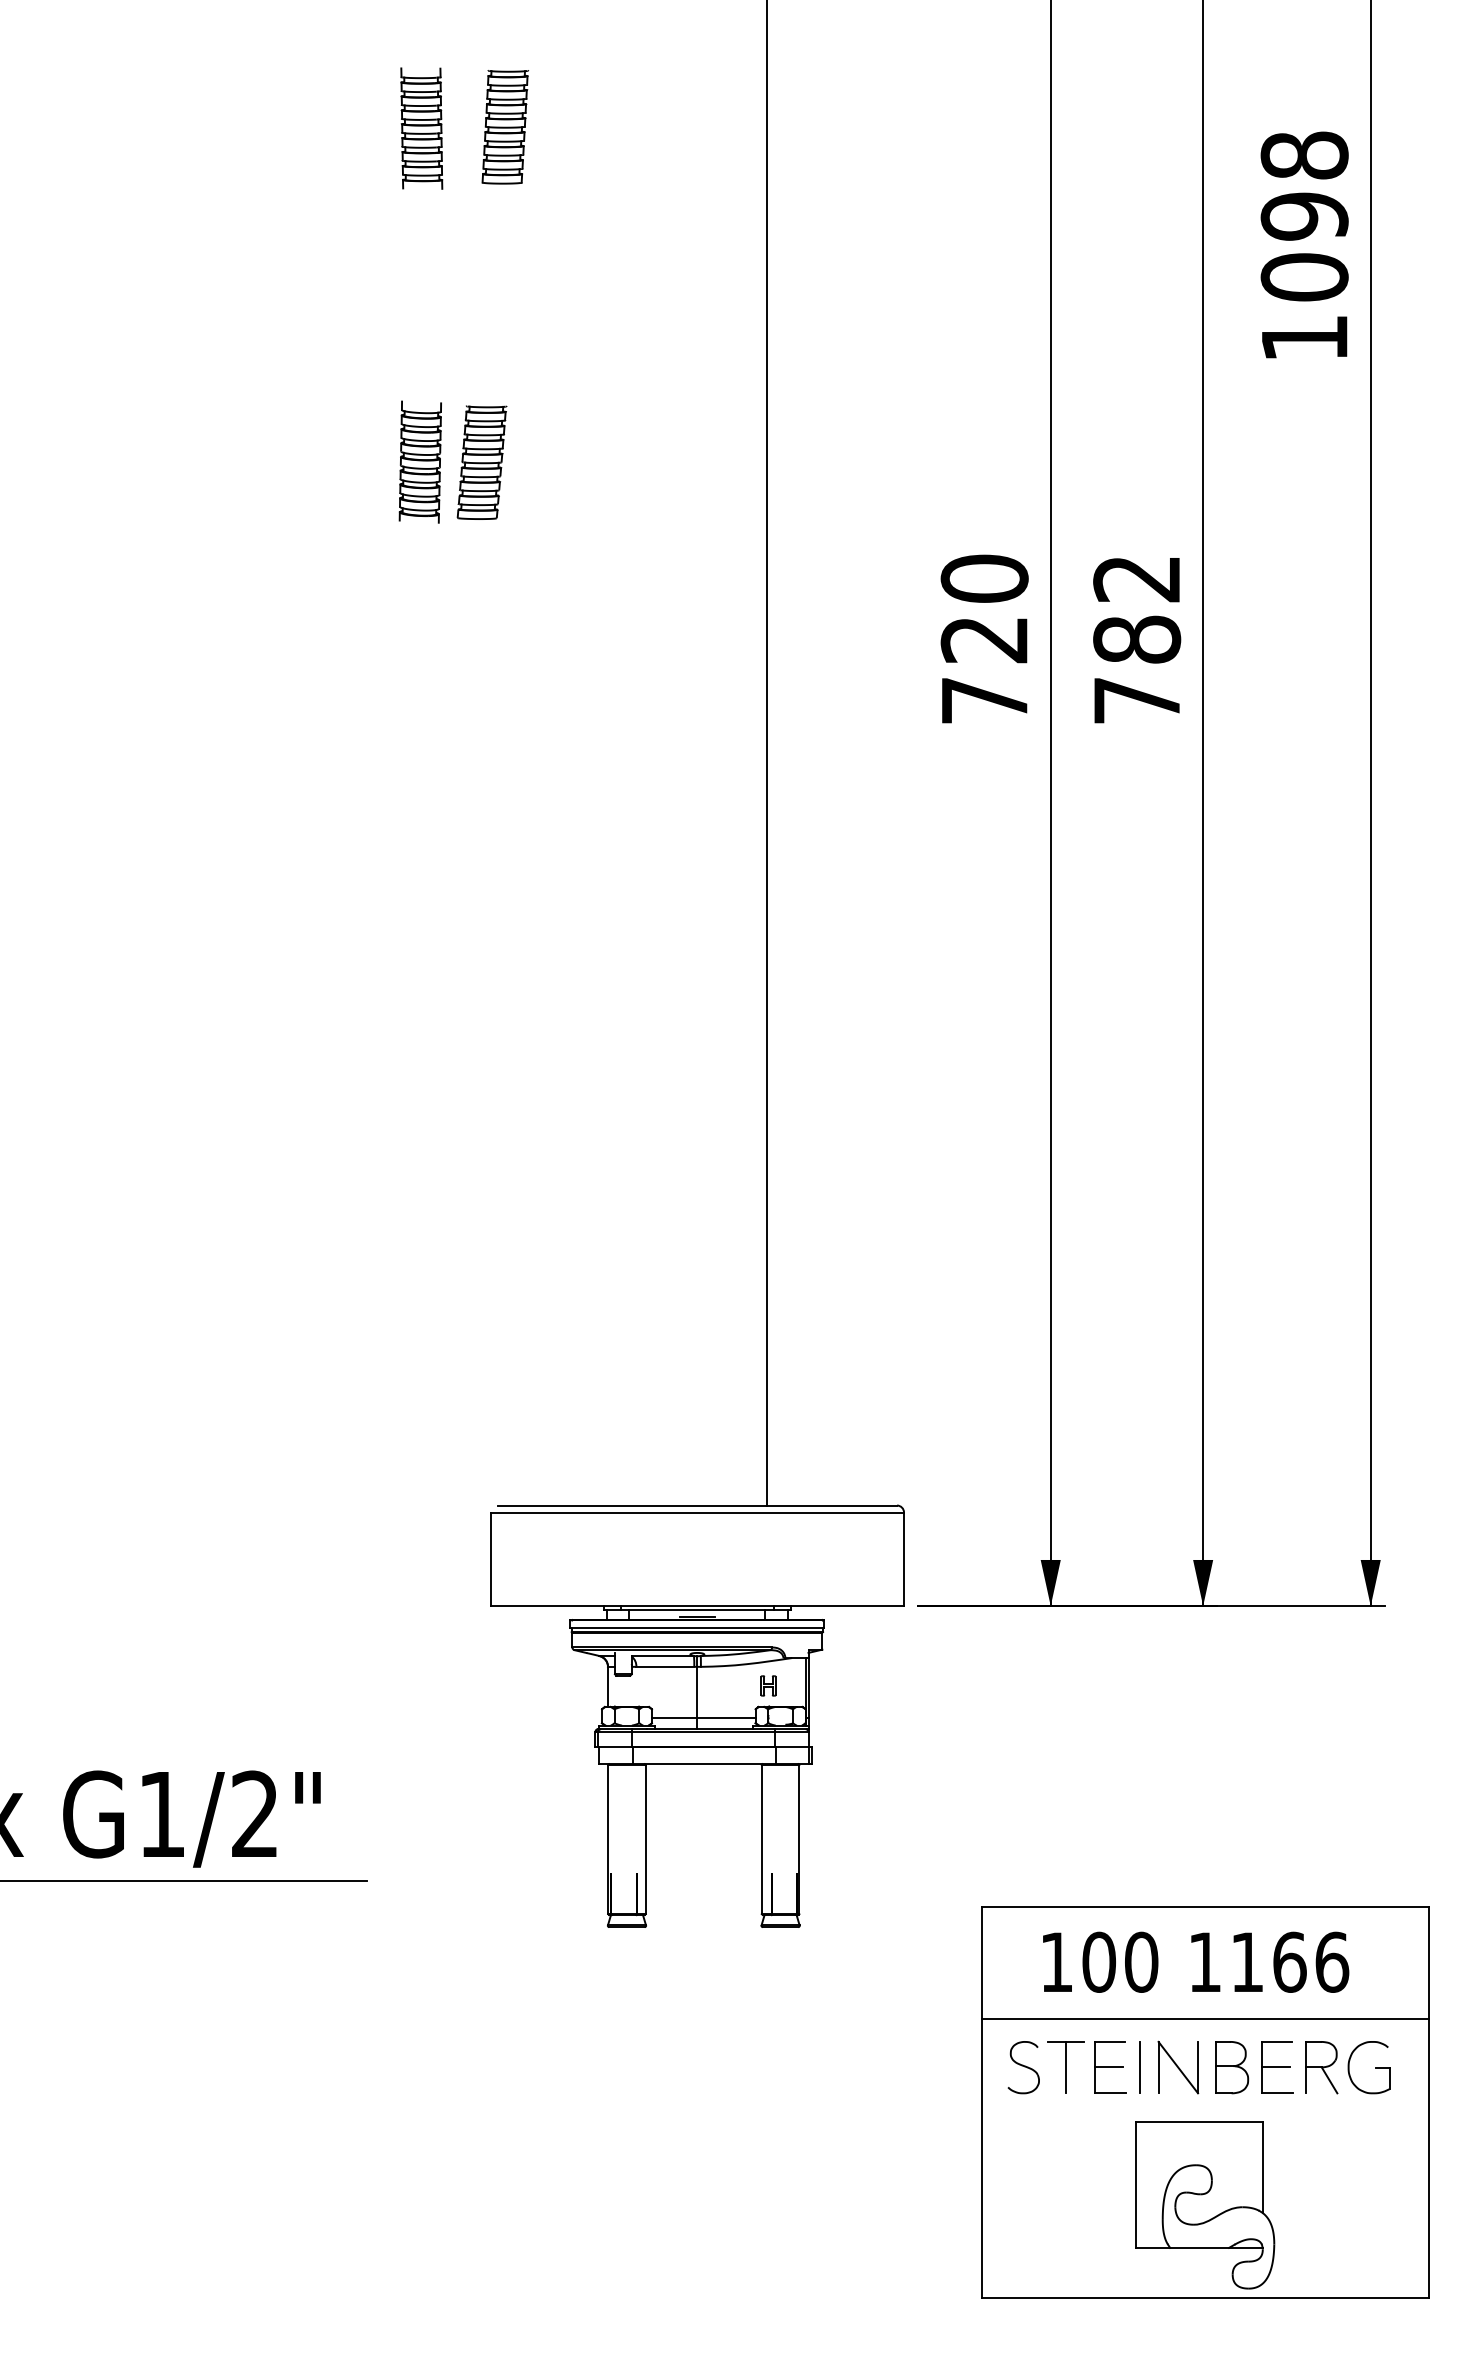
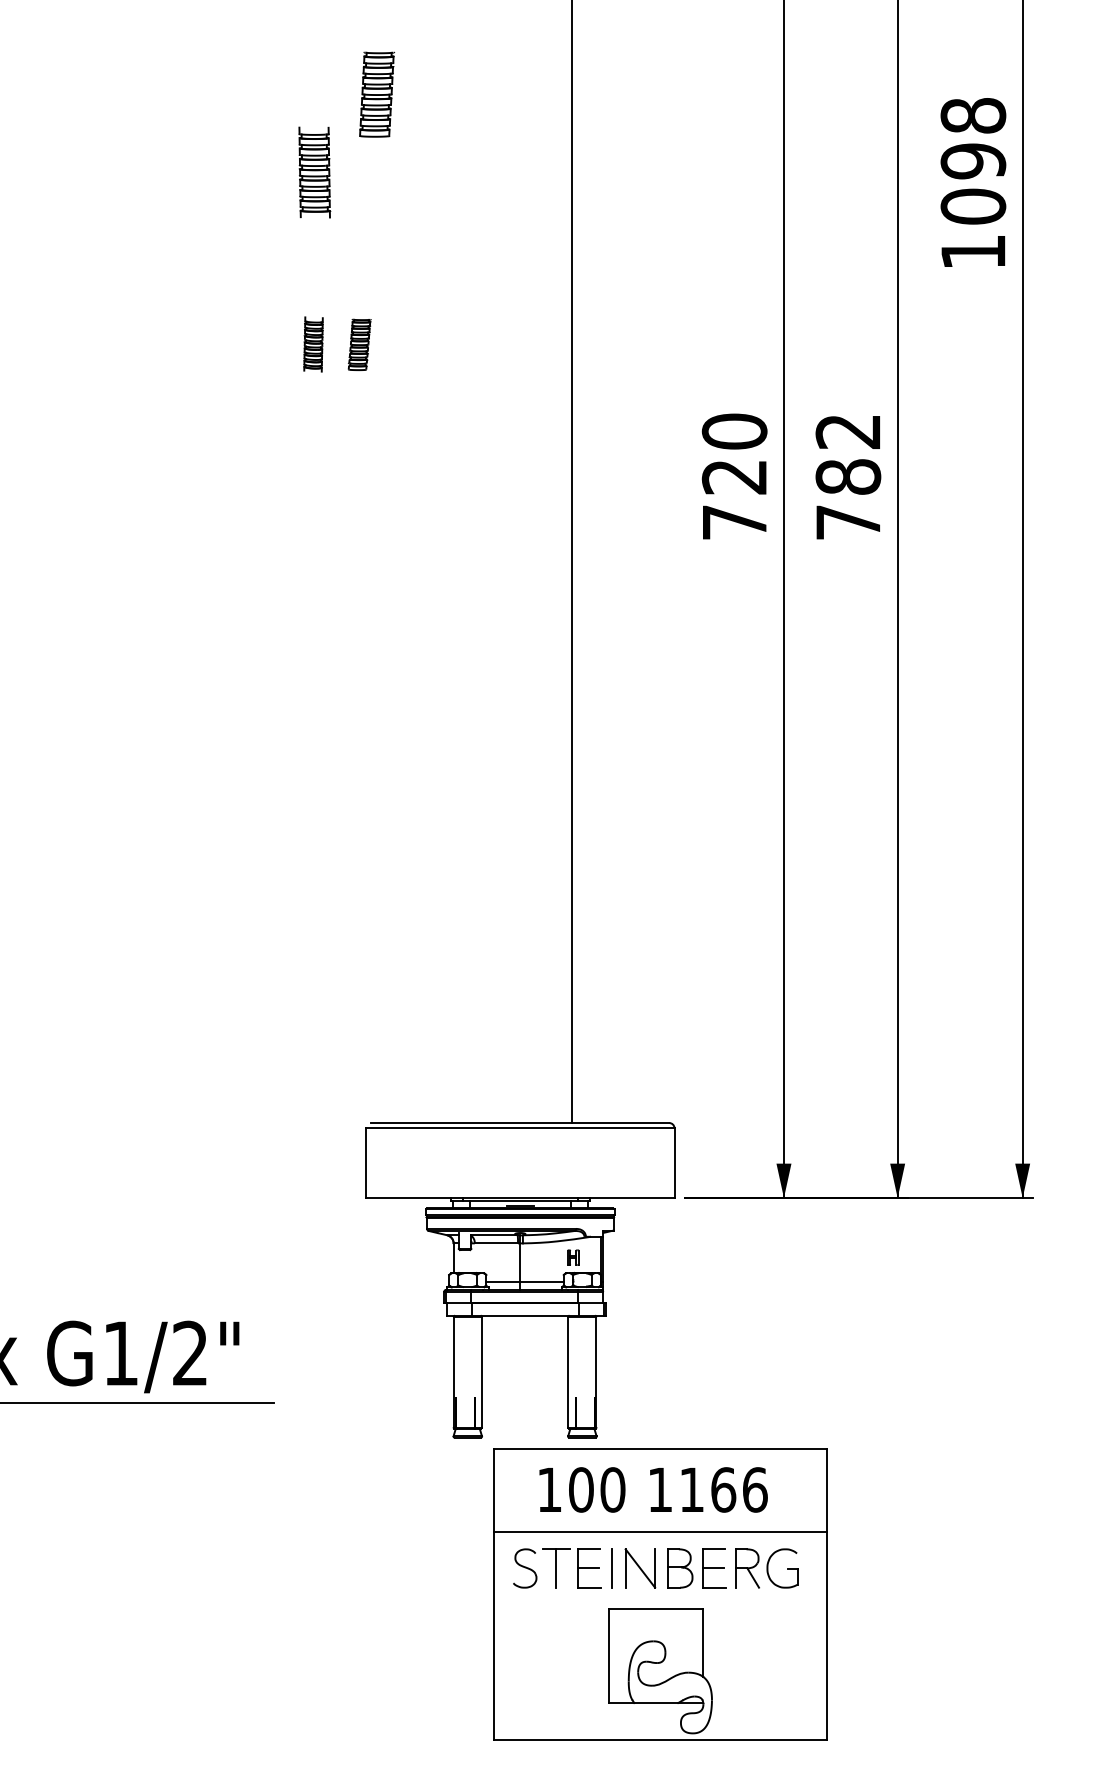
part: (421, 128) -> (314, 172), moved
part: (419, 461) -> (312, 344), size x0.6
part: (481, 462) -> (359, 344), size x0.6
part: (1205, 2102) -> (660, 1594), moved

